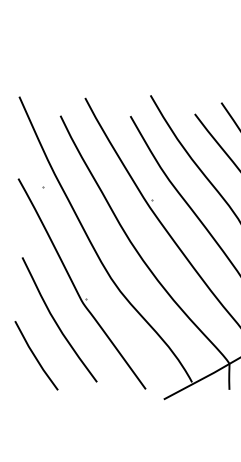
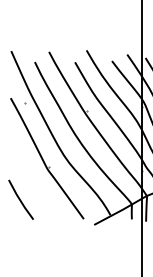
curve: (58, 322) -> (33, 180), removed

